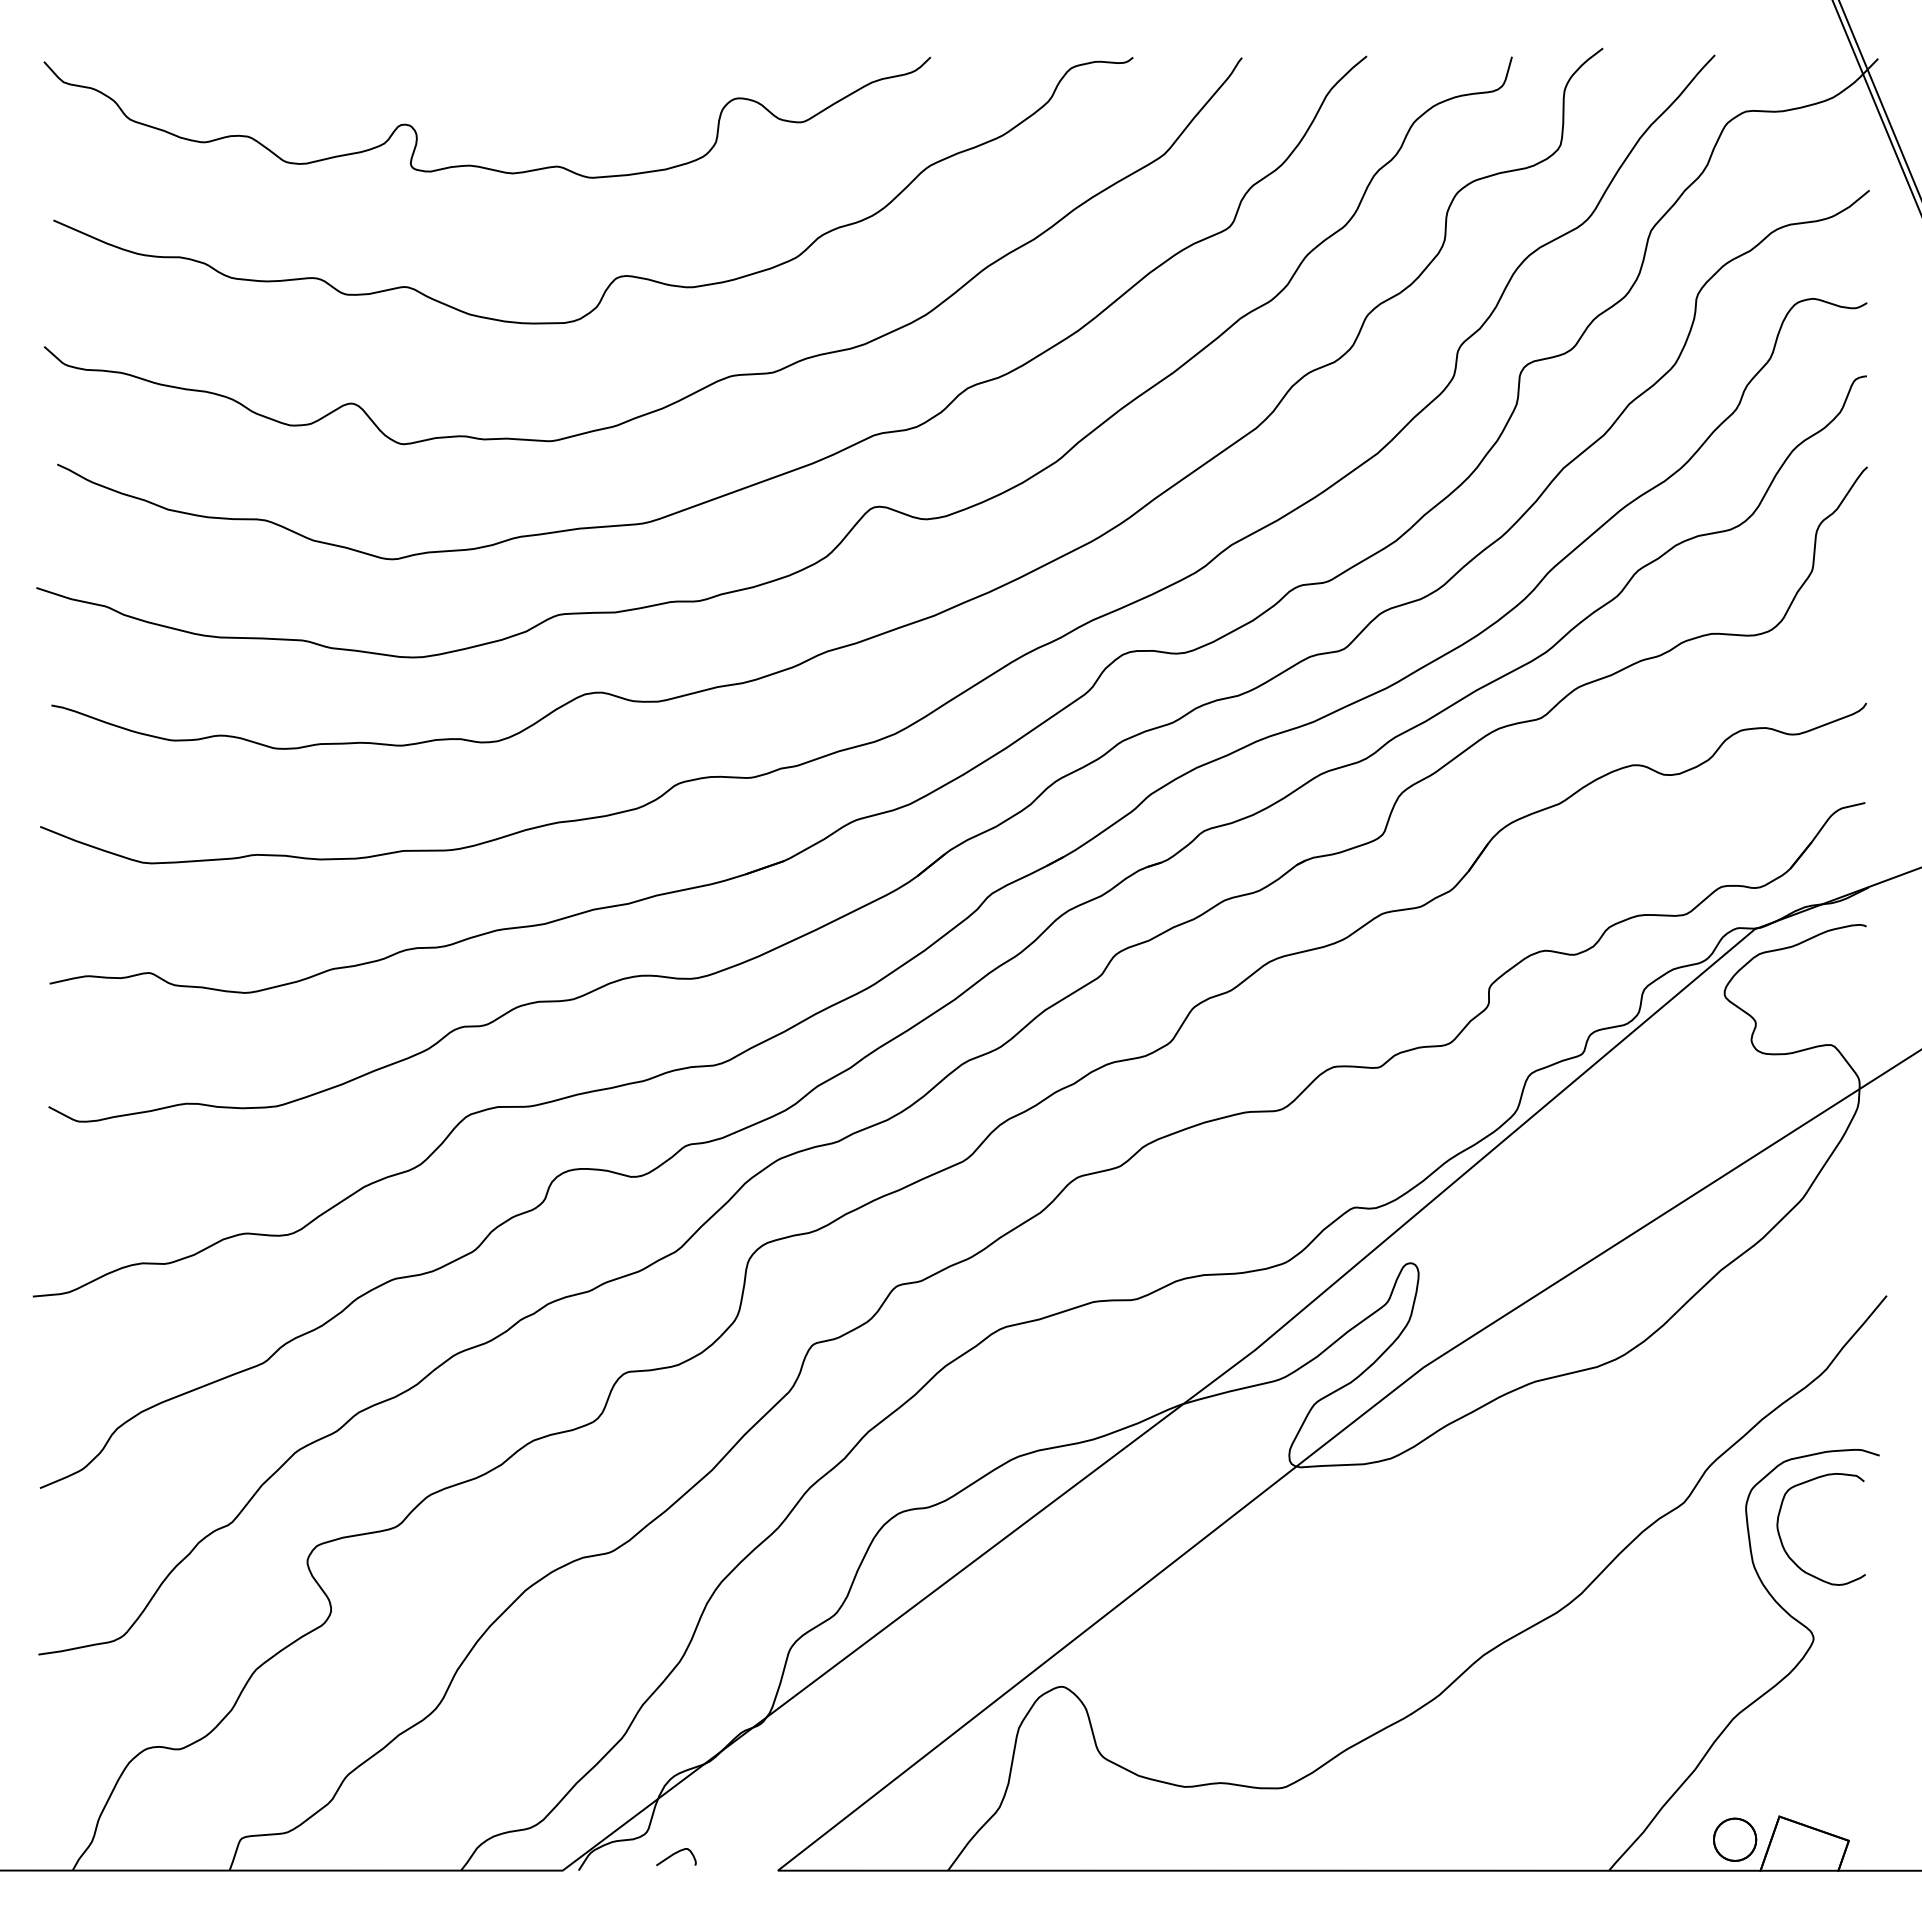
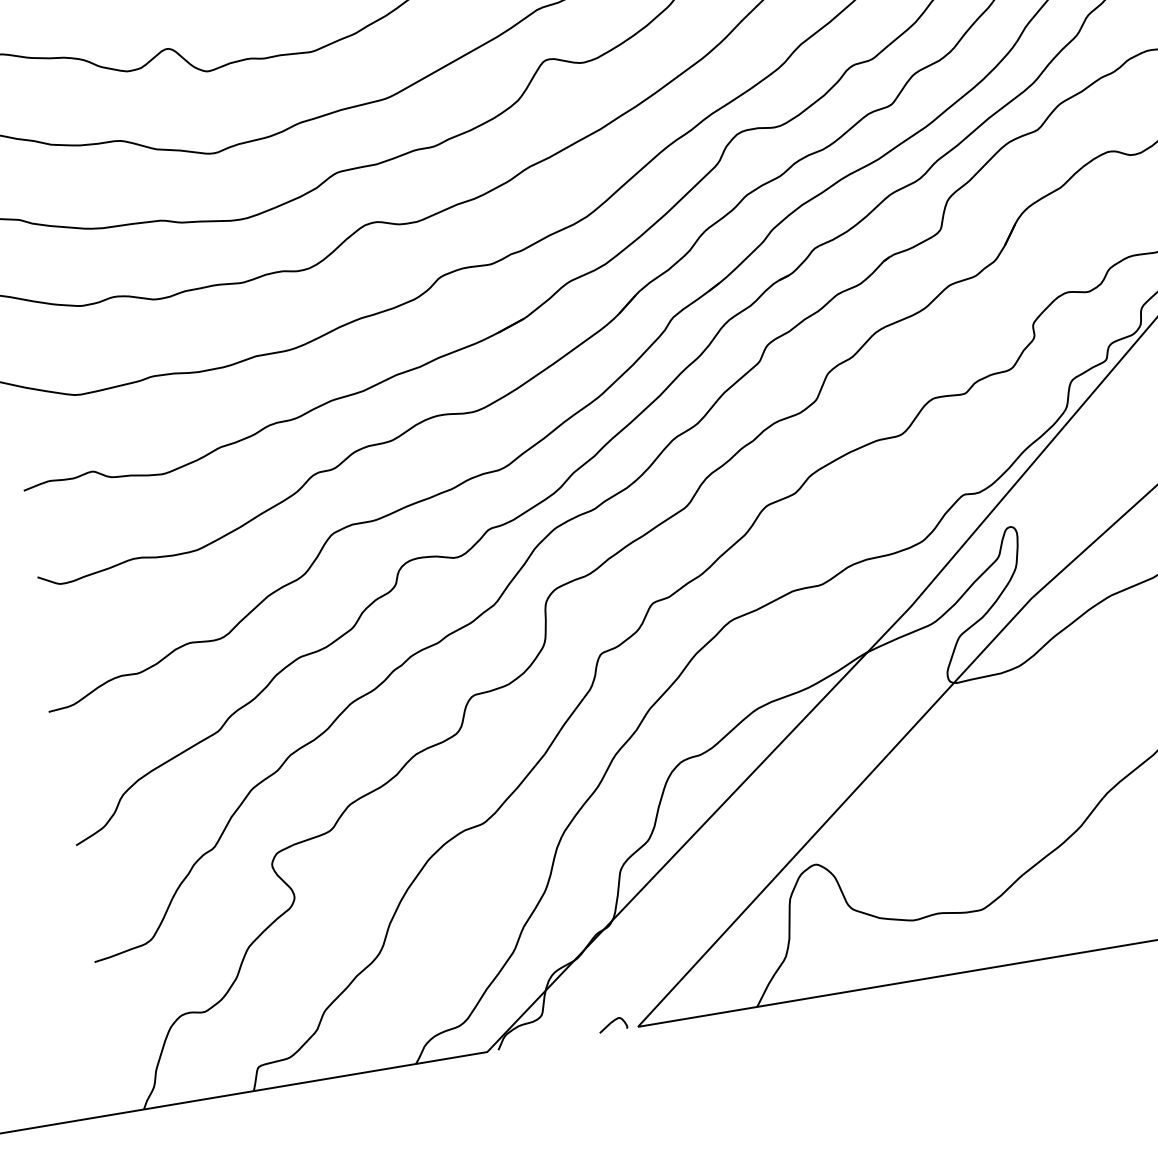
curve: (675, 1854) -> (611, 1023), moved

